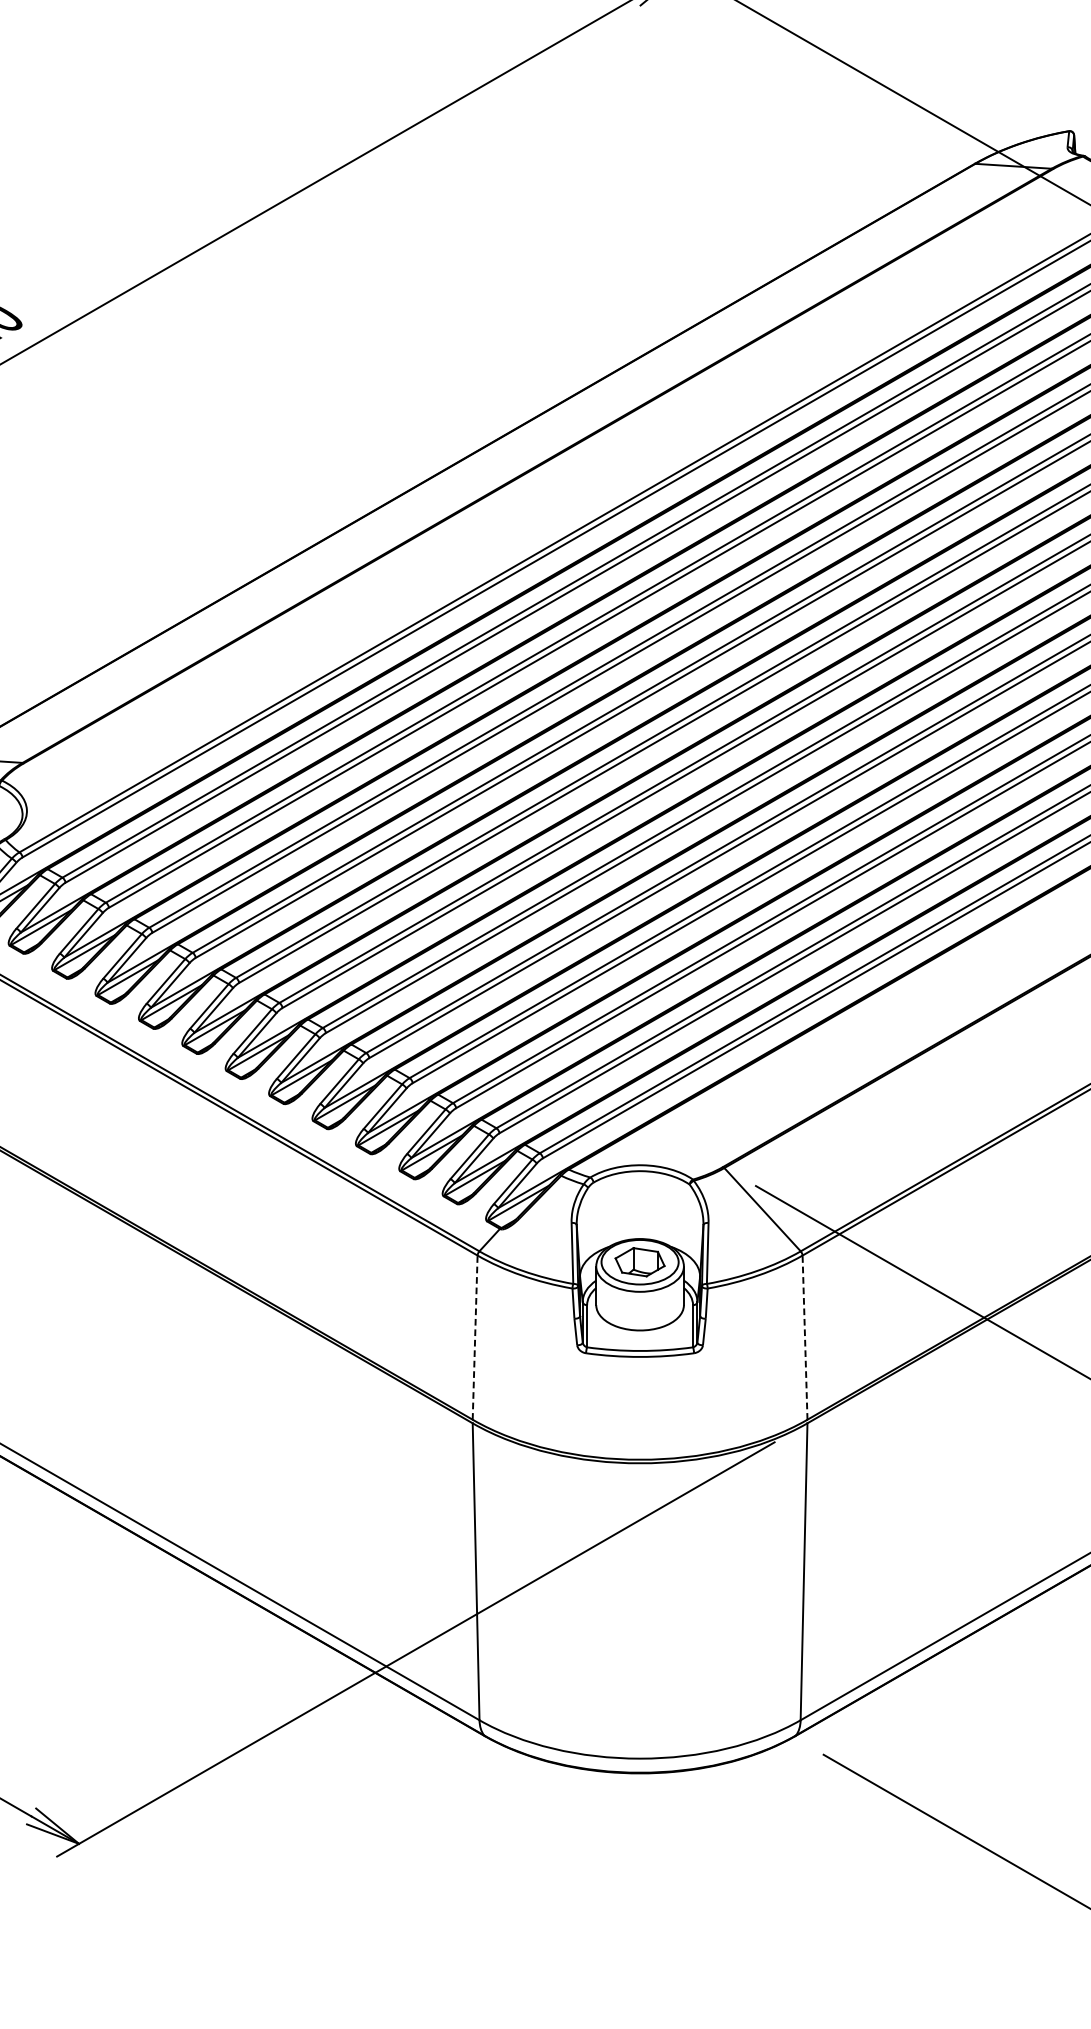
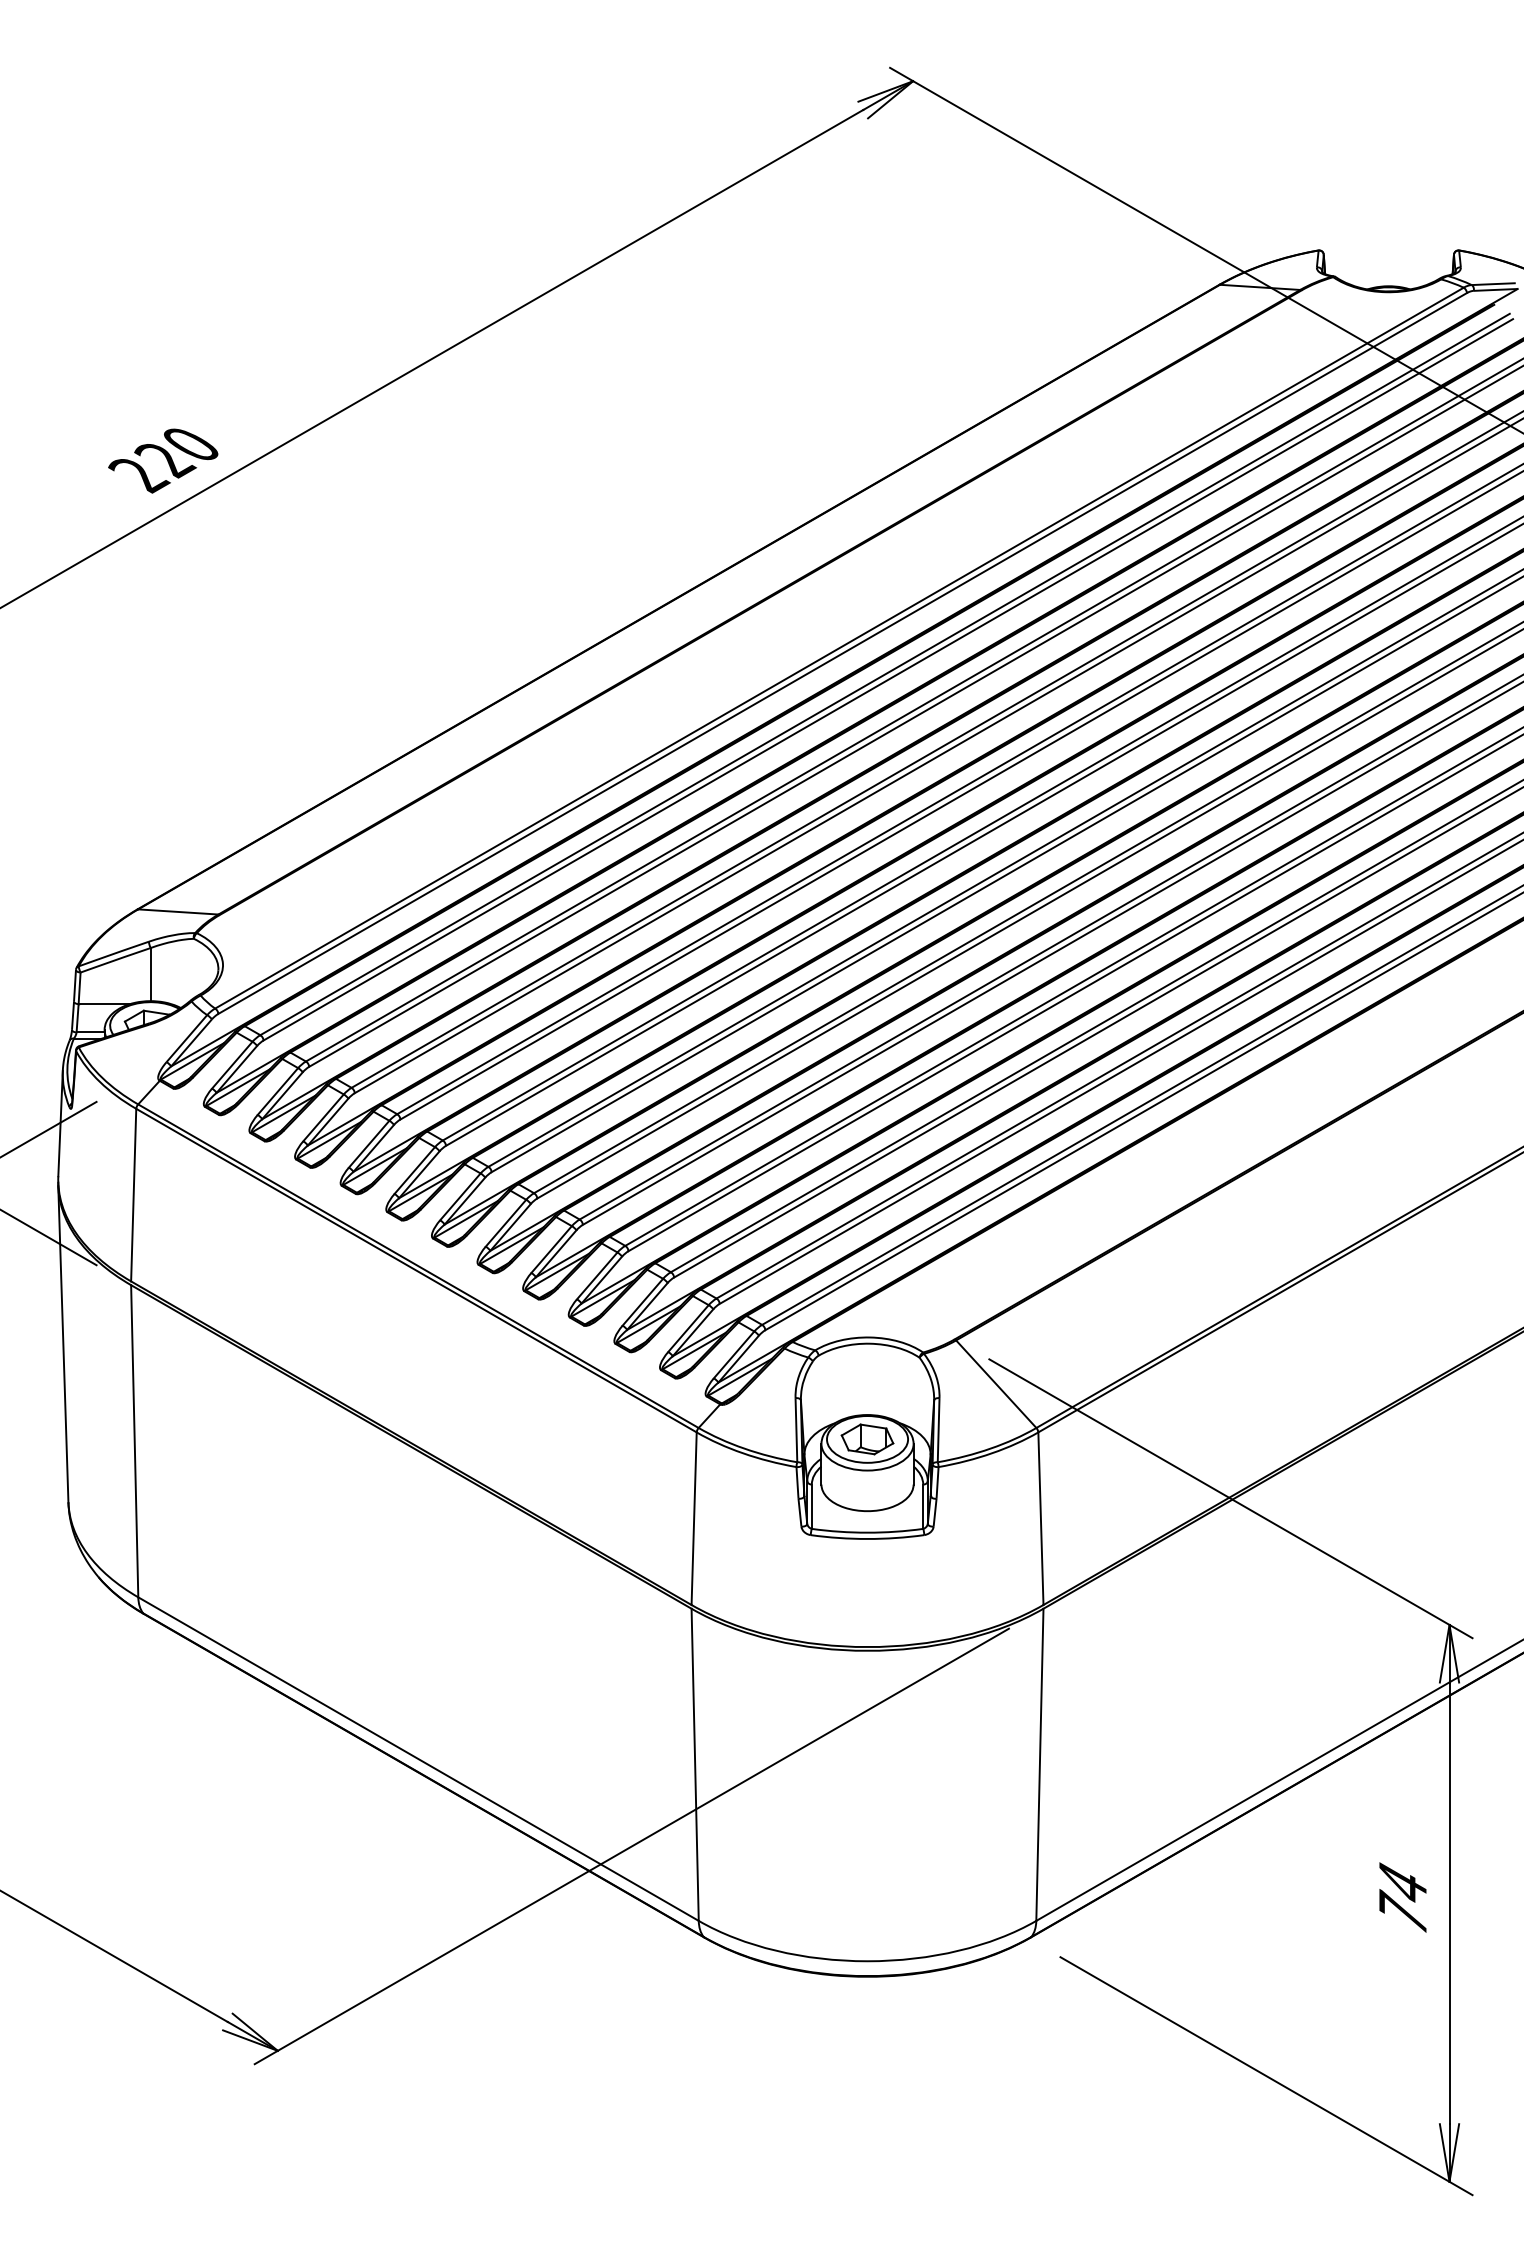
line: (475, 1337) -> (694, 1518), dashed -> solid
line: (804, 1337) -> (1040, 1518), dashed -> solid

